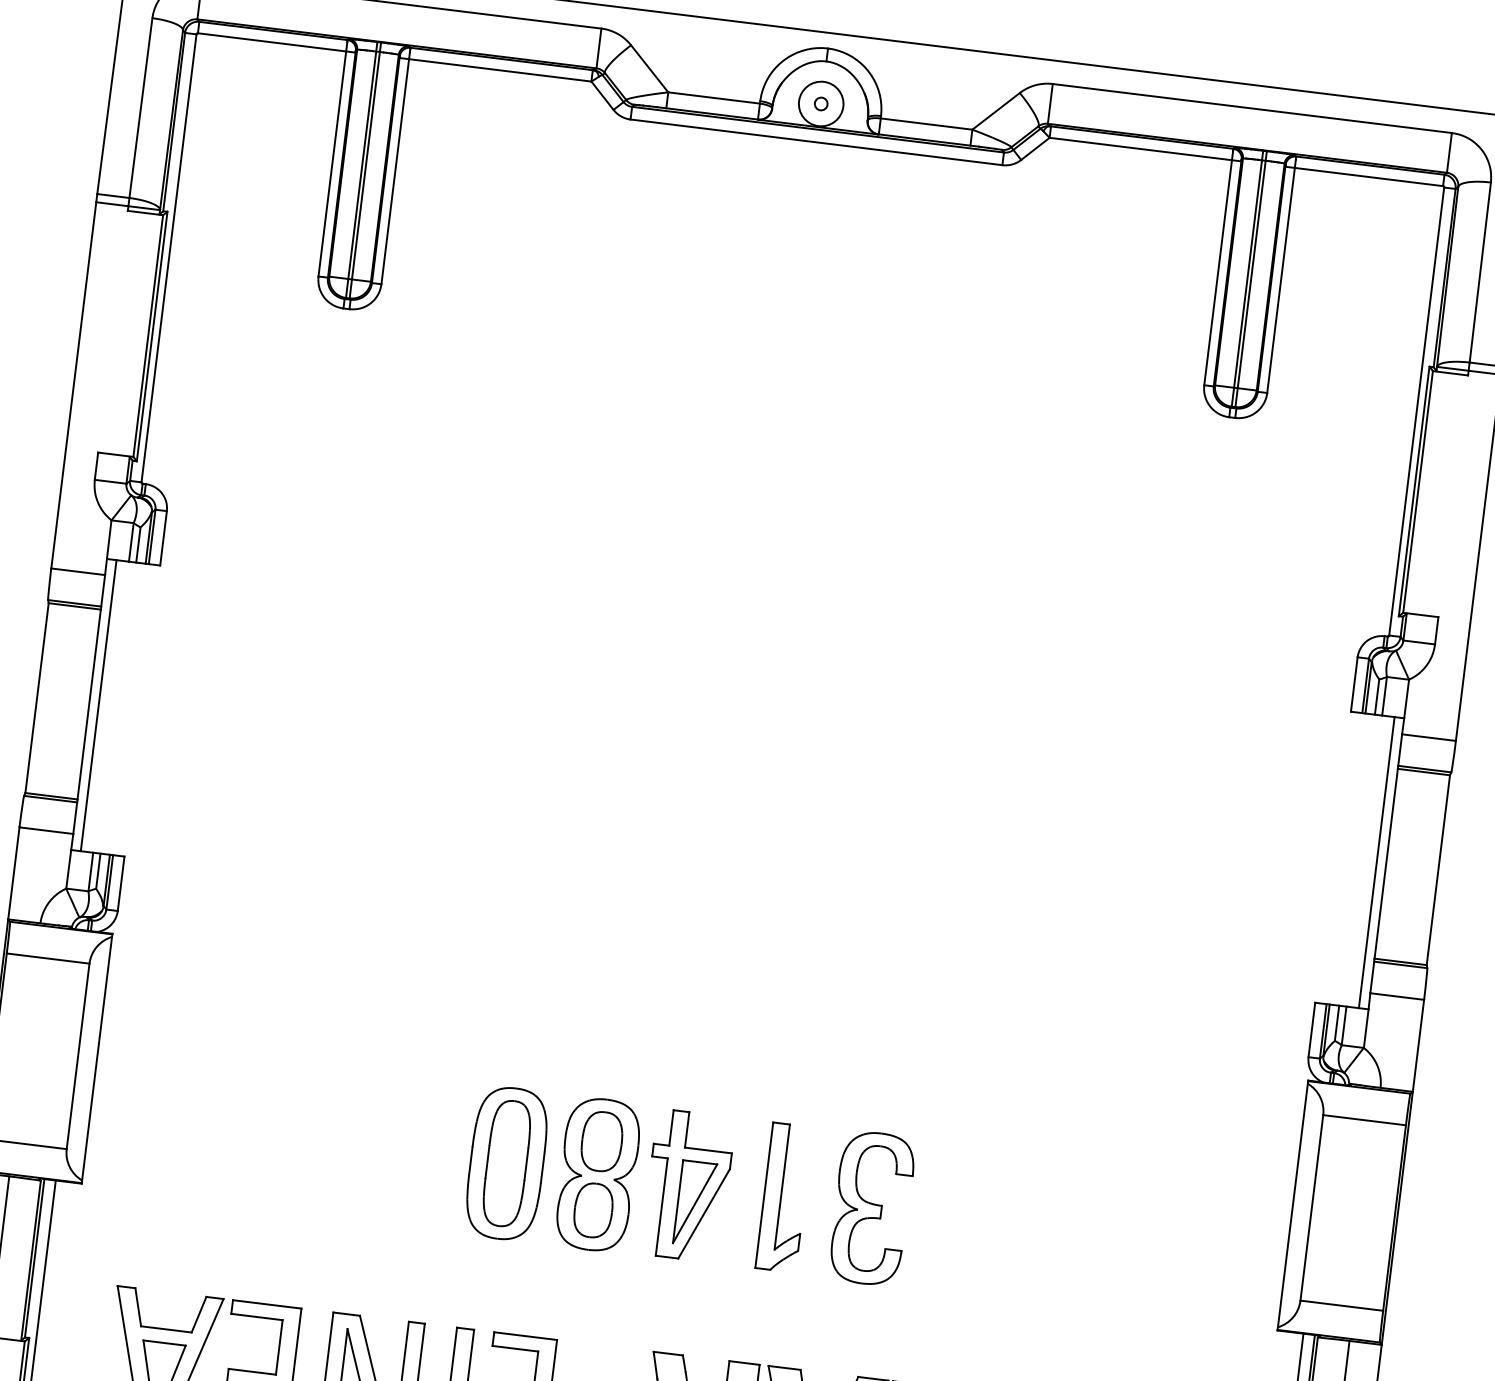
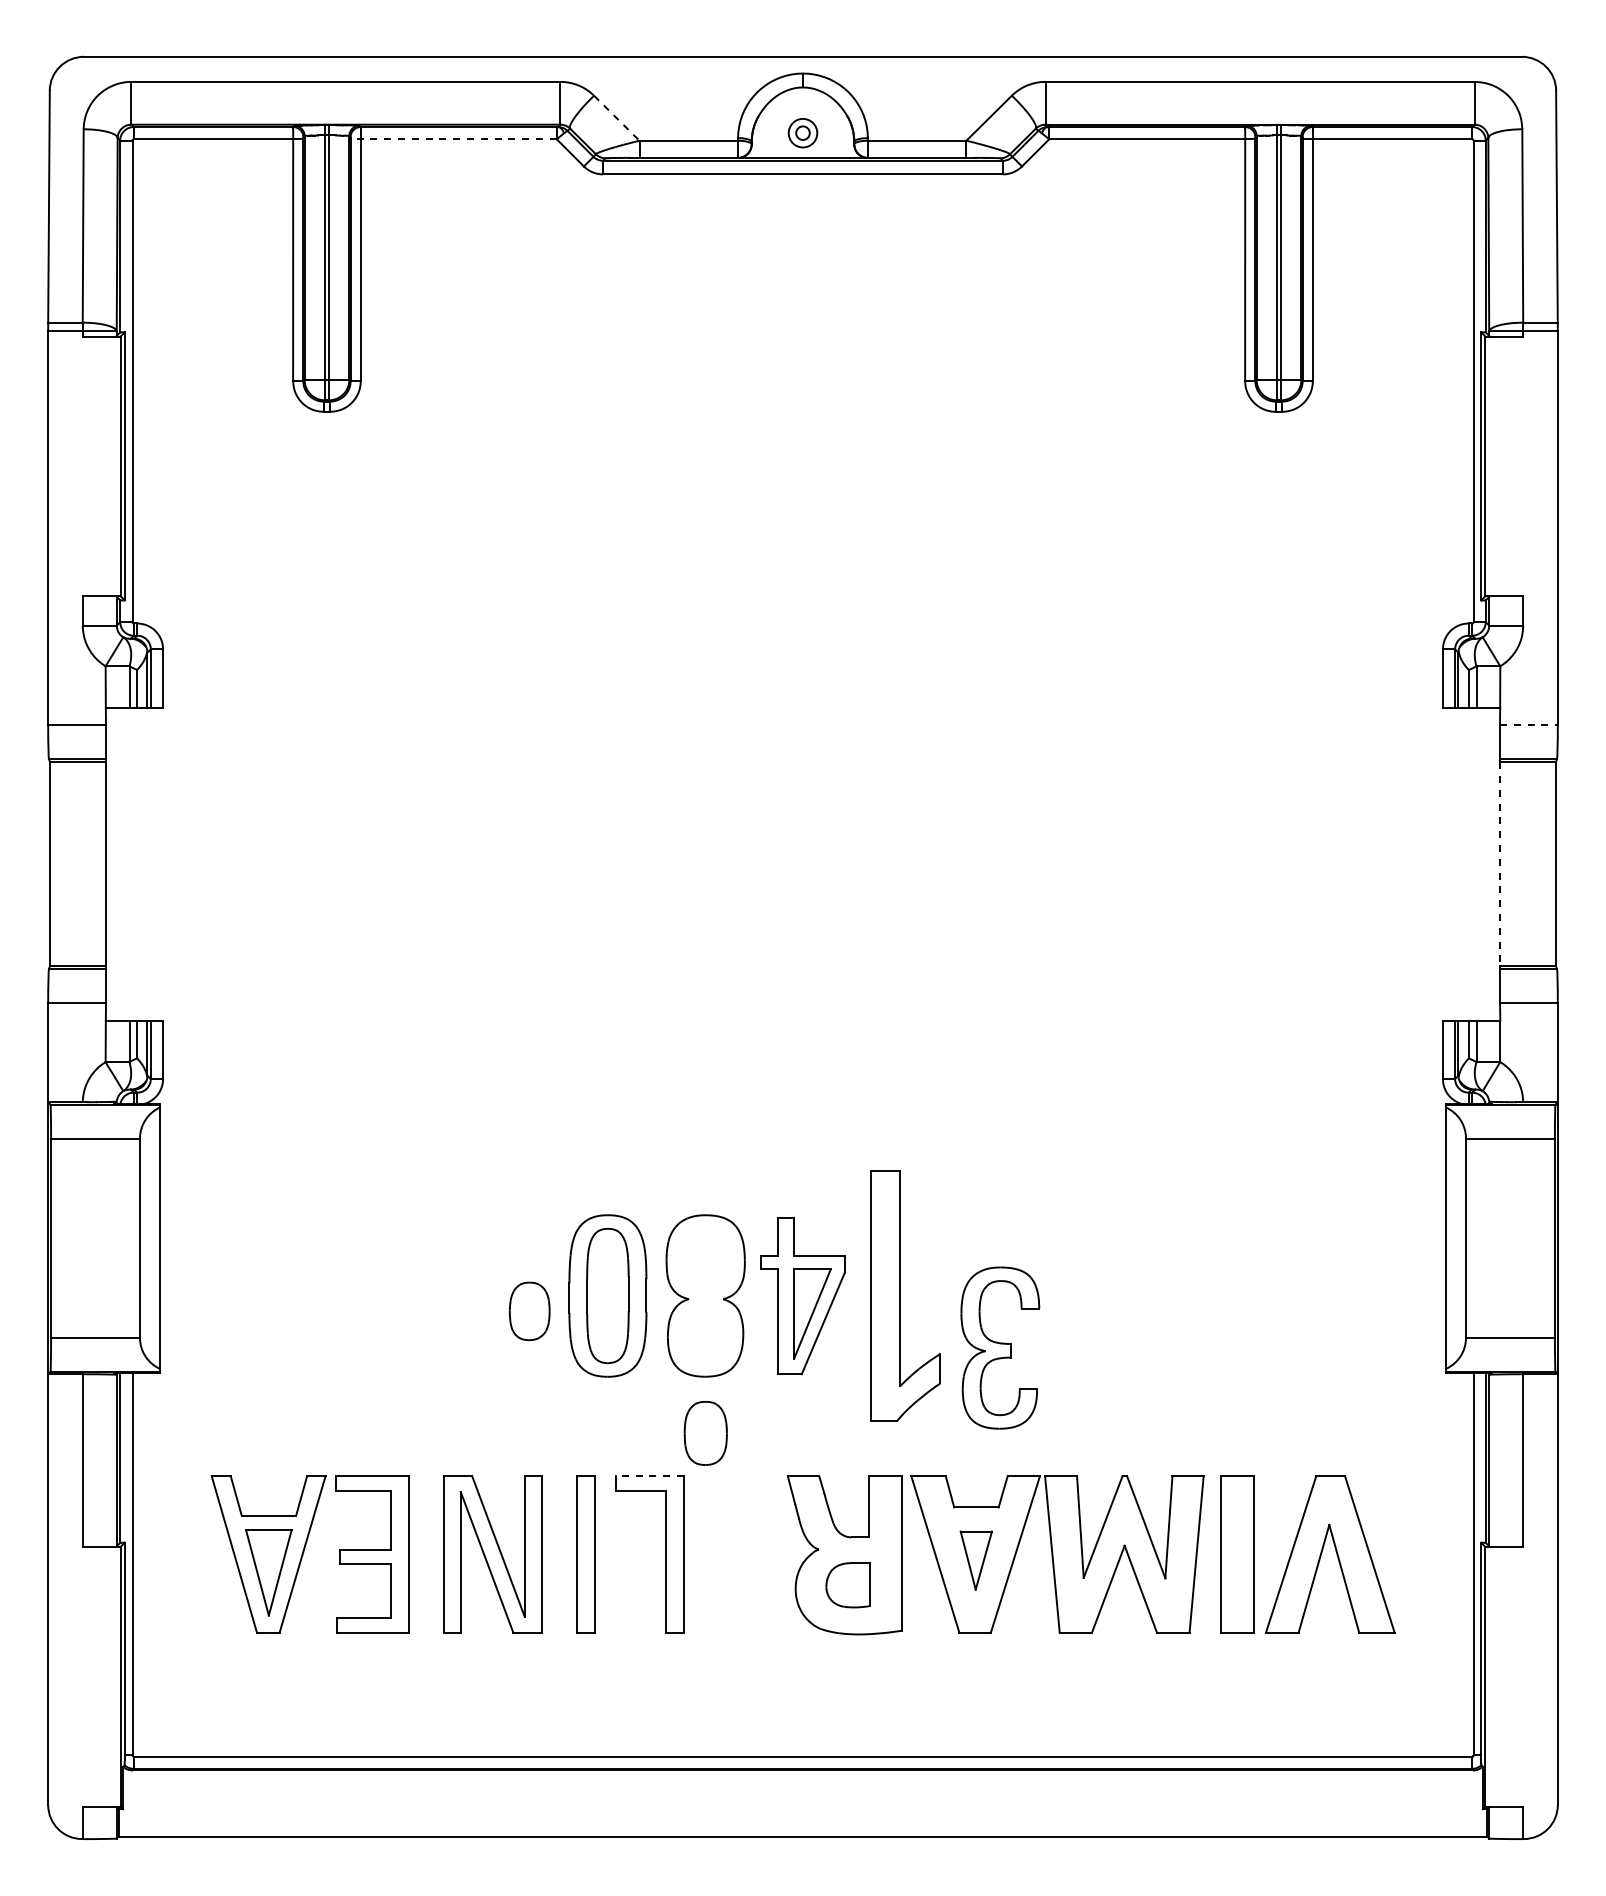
line: (495, 69) -> (453, 139), solid -> dashed
line: (649, 69) -> (616, 118), solid -> dashed
circle: (820, 103) -> (802, 132), size x0.6
line: (99, 705) -> (116, 863), removed
line: (1428, 737) -> (1528, 725), solid -> dashed
line: (1376, 861) -> (1489, 863), removed
line: (1386, 864) -> (1500, 864), solid -> dashed
part: (601, 1141) -> (705, 1433), moved
part: (784, 1197) -> (906, 1295), size x1.6
part: (872, 1207) -> (1000, 1347), moved
part: (593, 1210) -> (529, 1311), moved
line: (525, 1336) -> (650, 1476), solid -> dashed

